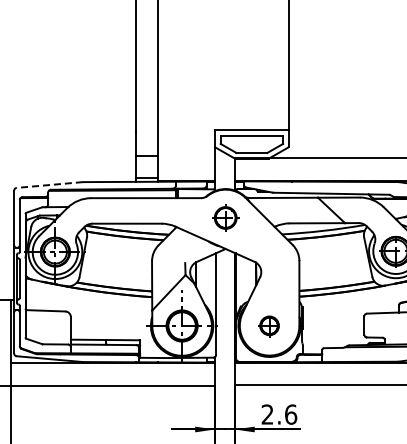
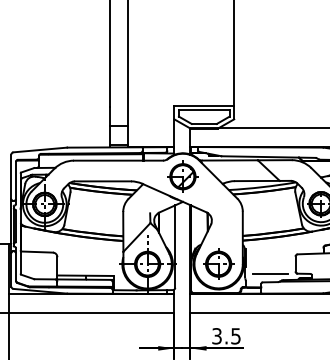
line: (49, 185) -> (40, 150), dashed -> solid
part: (225, 217) -> (182, 176), size x1.43
part: (269, 325) -> (218, 263), size x1.67
line: (332, 337) -> (269, 273), added
text: (279, 414) -> (226, 336), 2.6 -> 3.5

